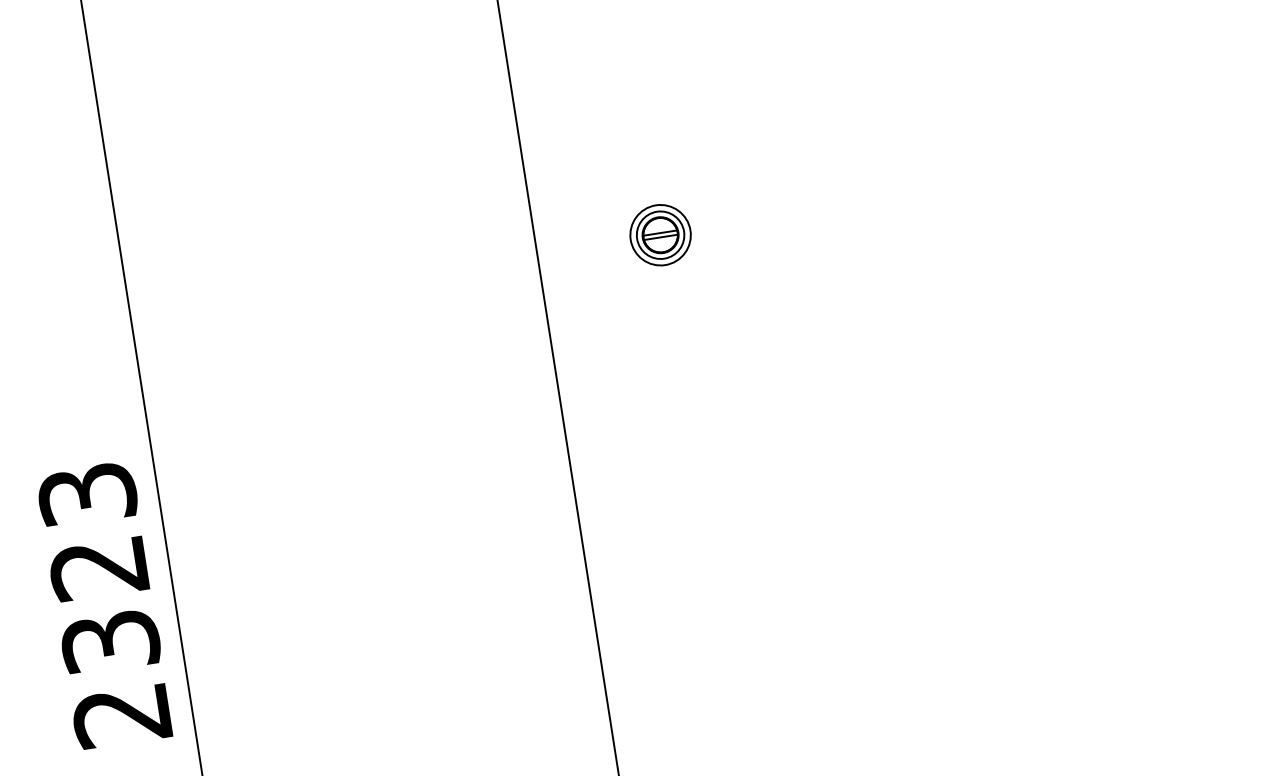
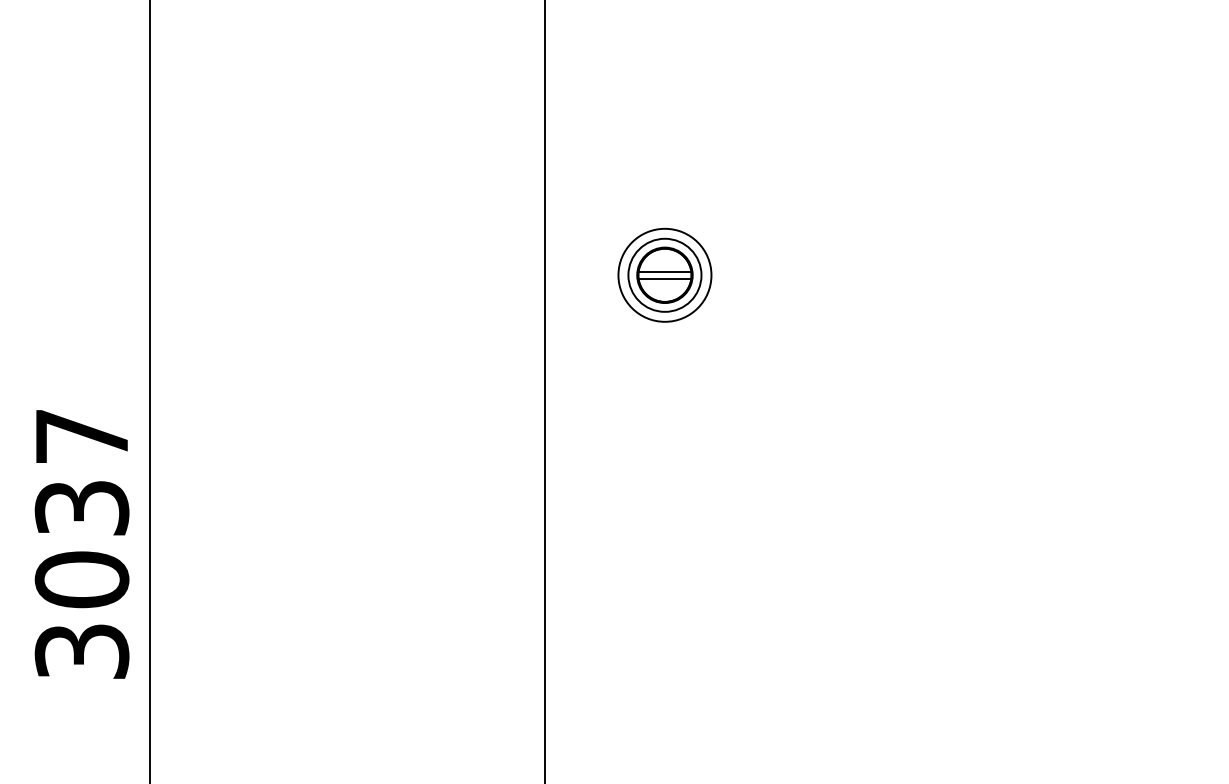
part: (660, 235) -> (664, 275), size x1.6
text: (104, 605) -> (81, 544), 2323 -> 3037

